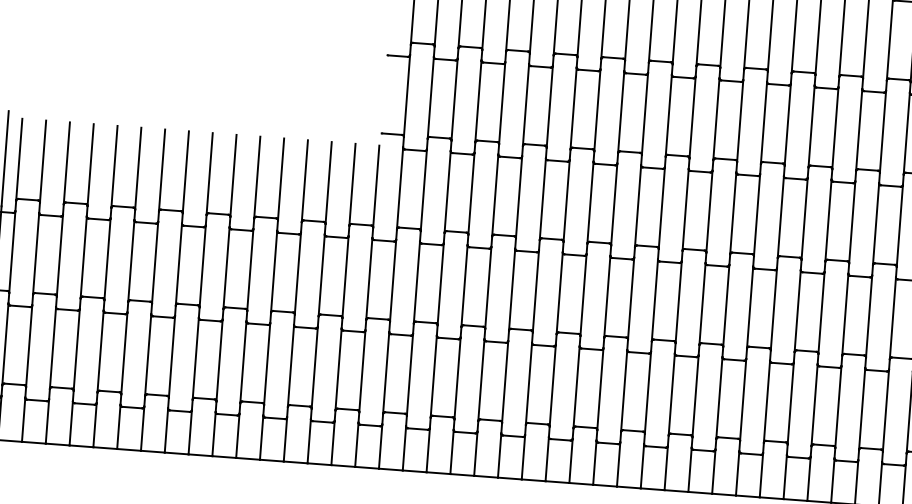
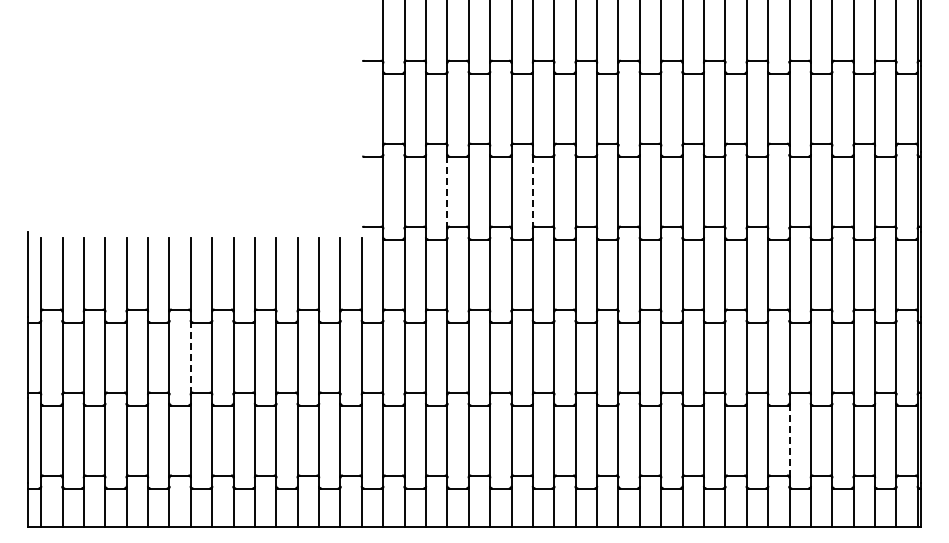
line: (478, 101) -> (447, 191), solid -> dashed
line: (573, 108) -> (532, 191), solid -> dashed
line: (178, 264) -> (190, 357), solid -> dashed
line: (838, 406) -> (789, 440), solid -> dashed

